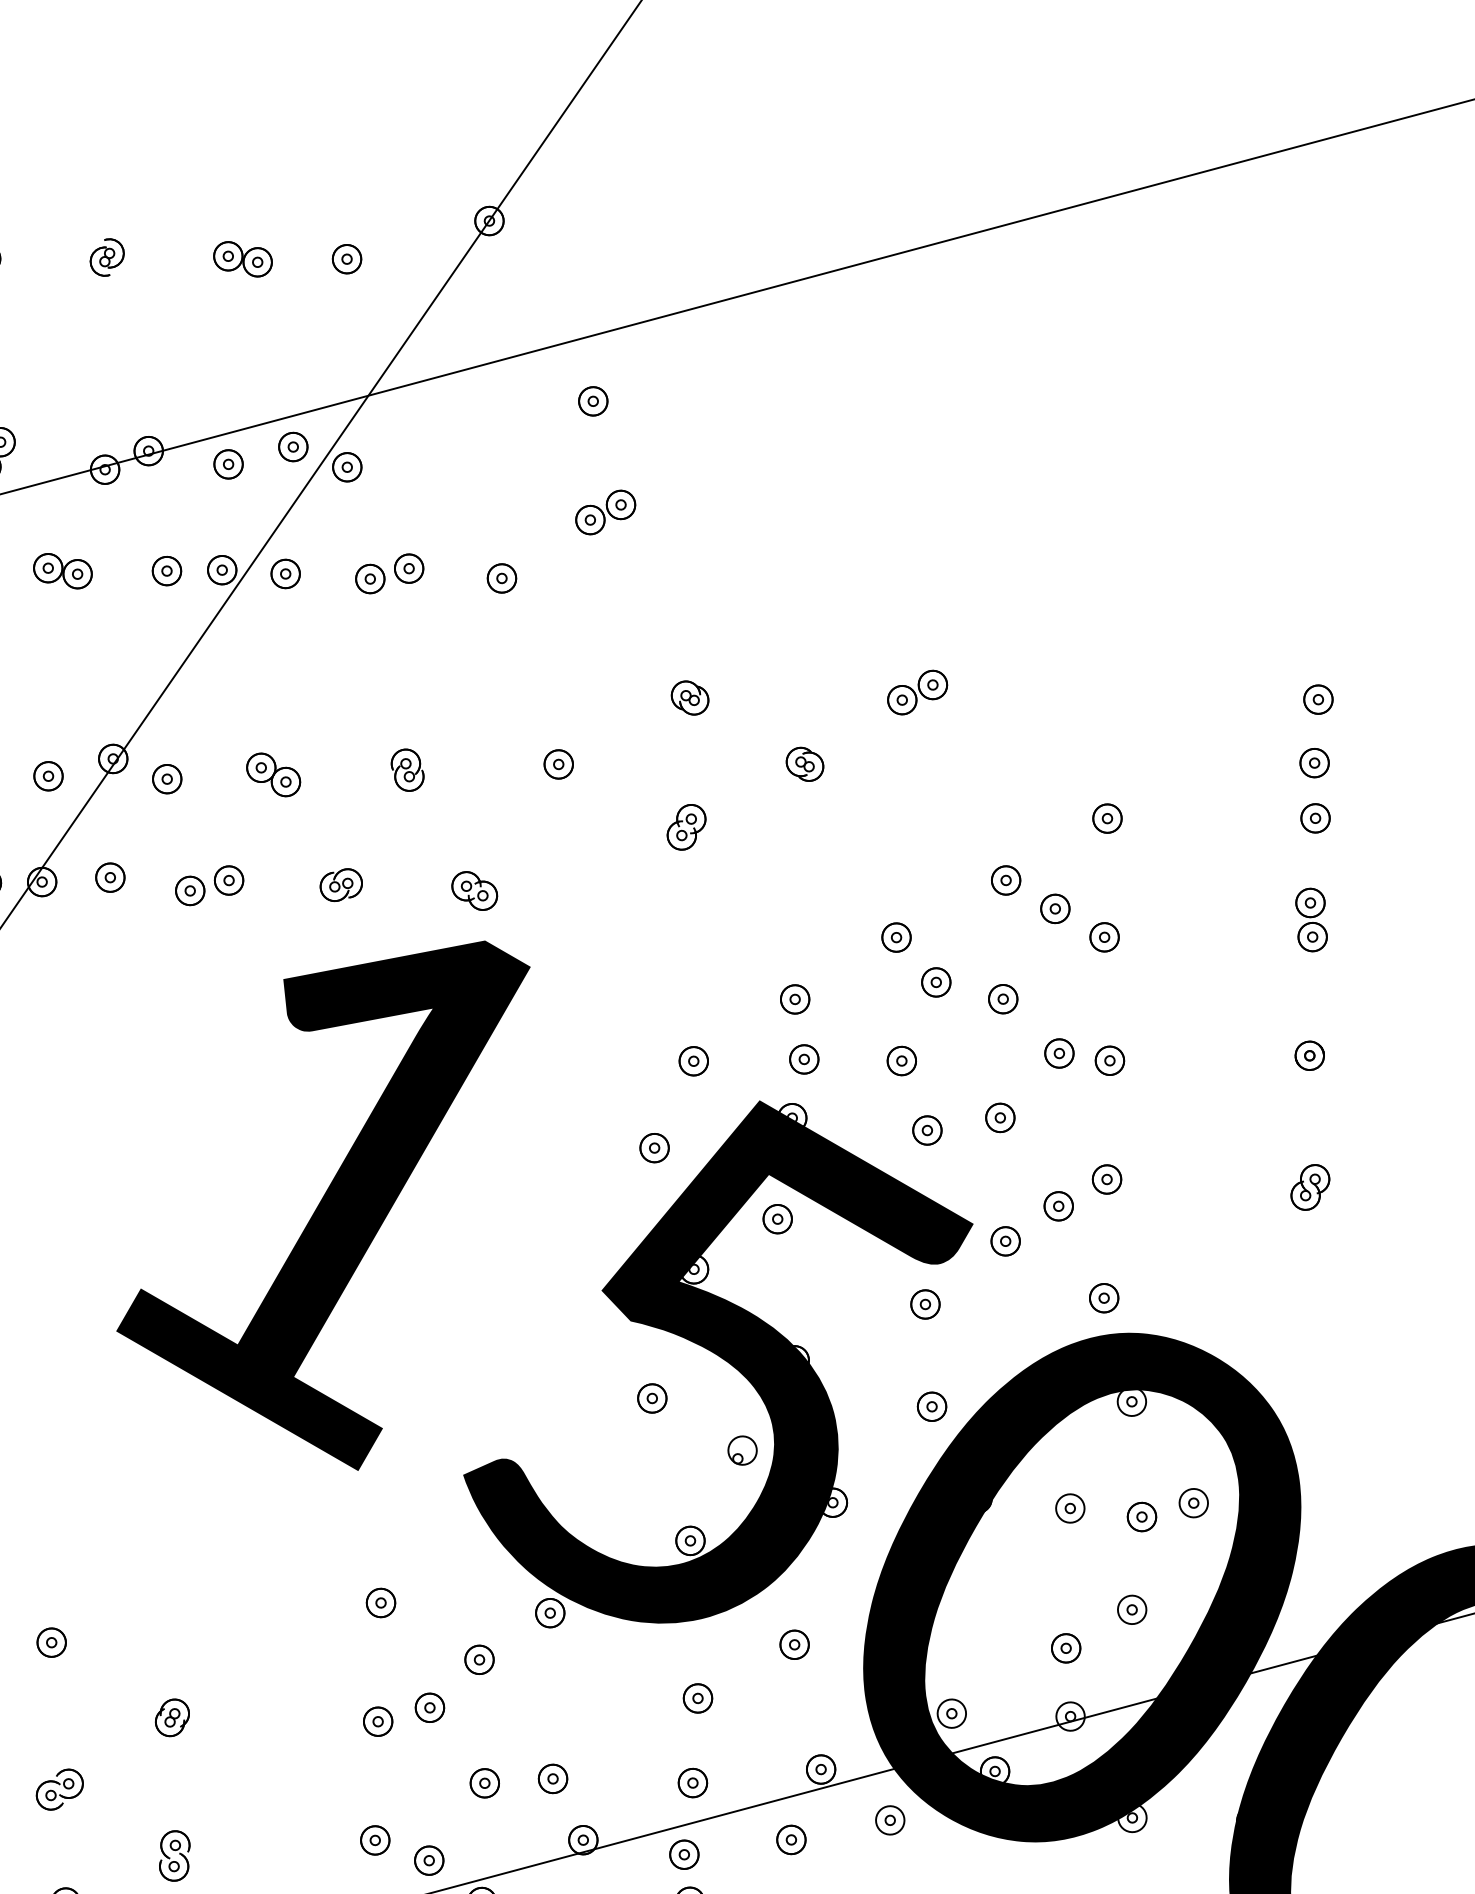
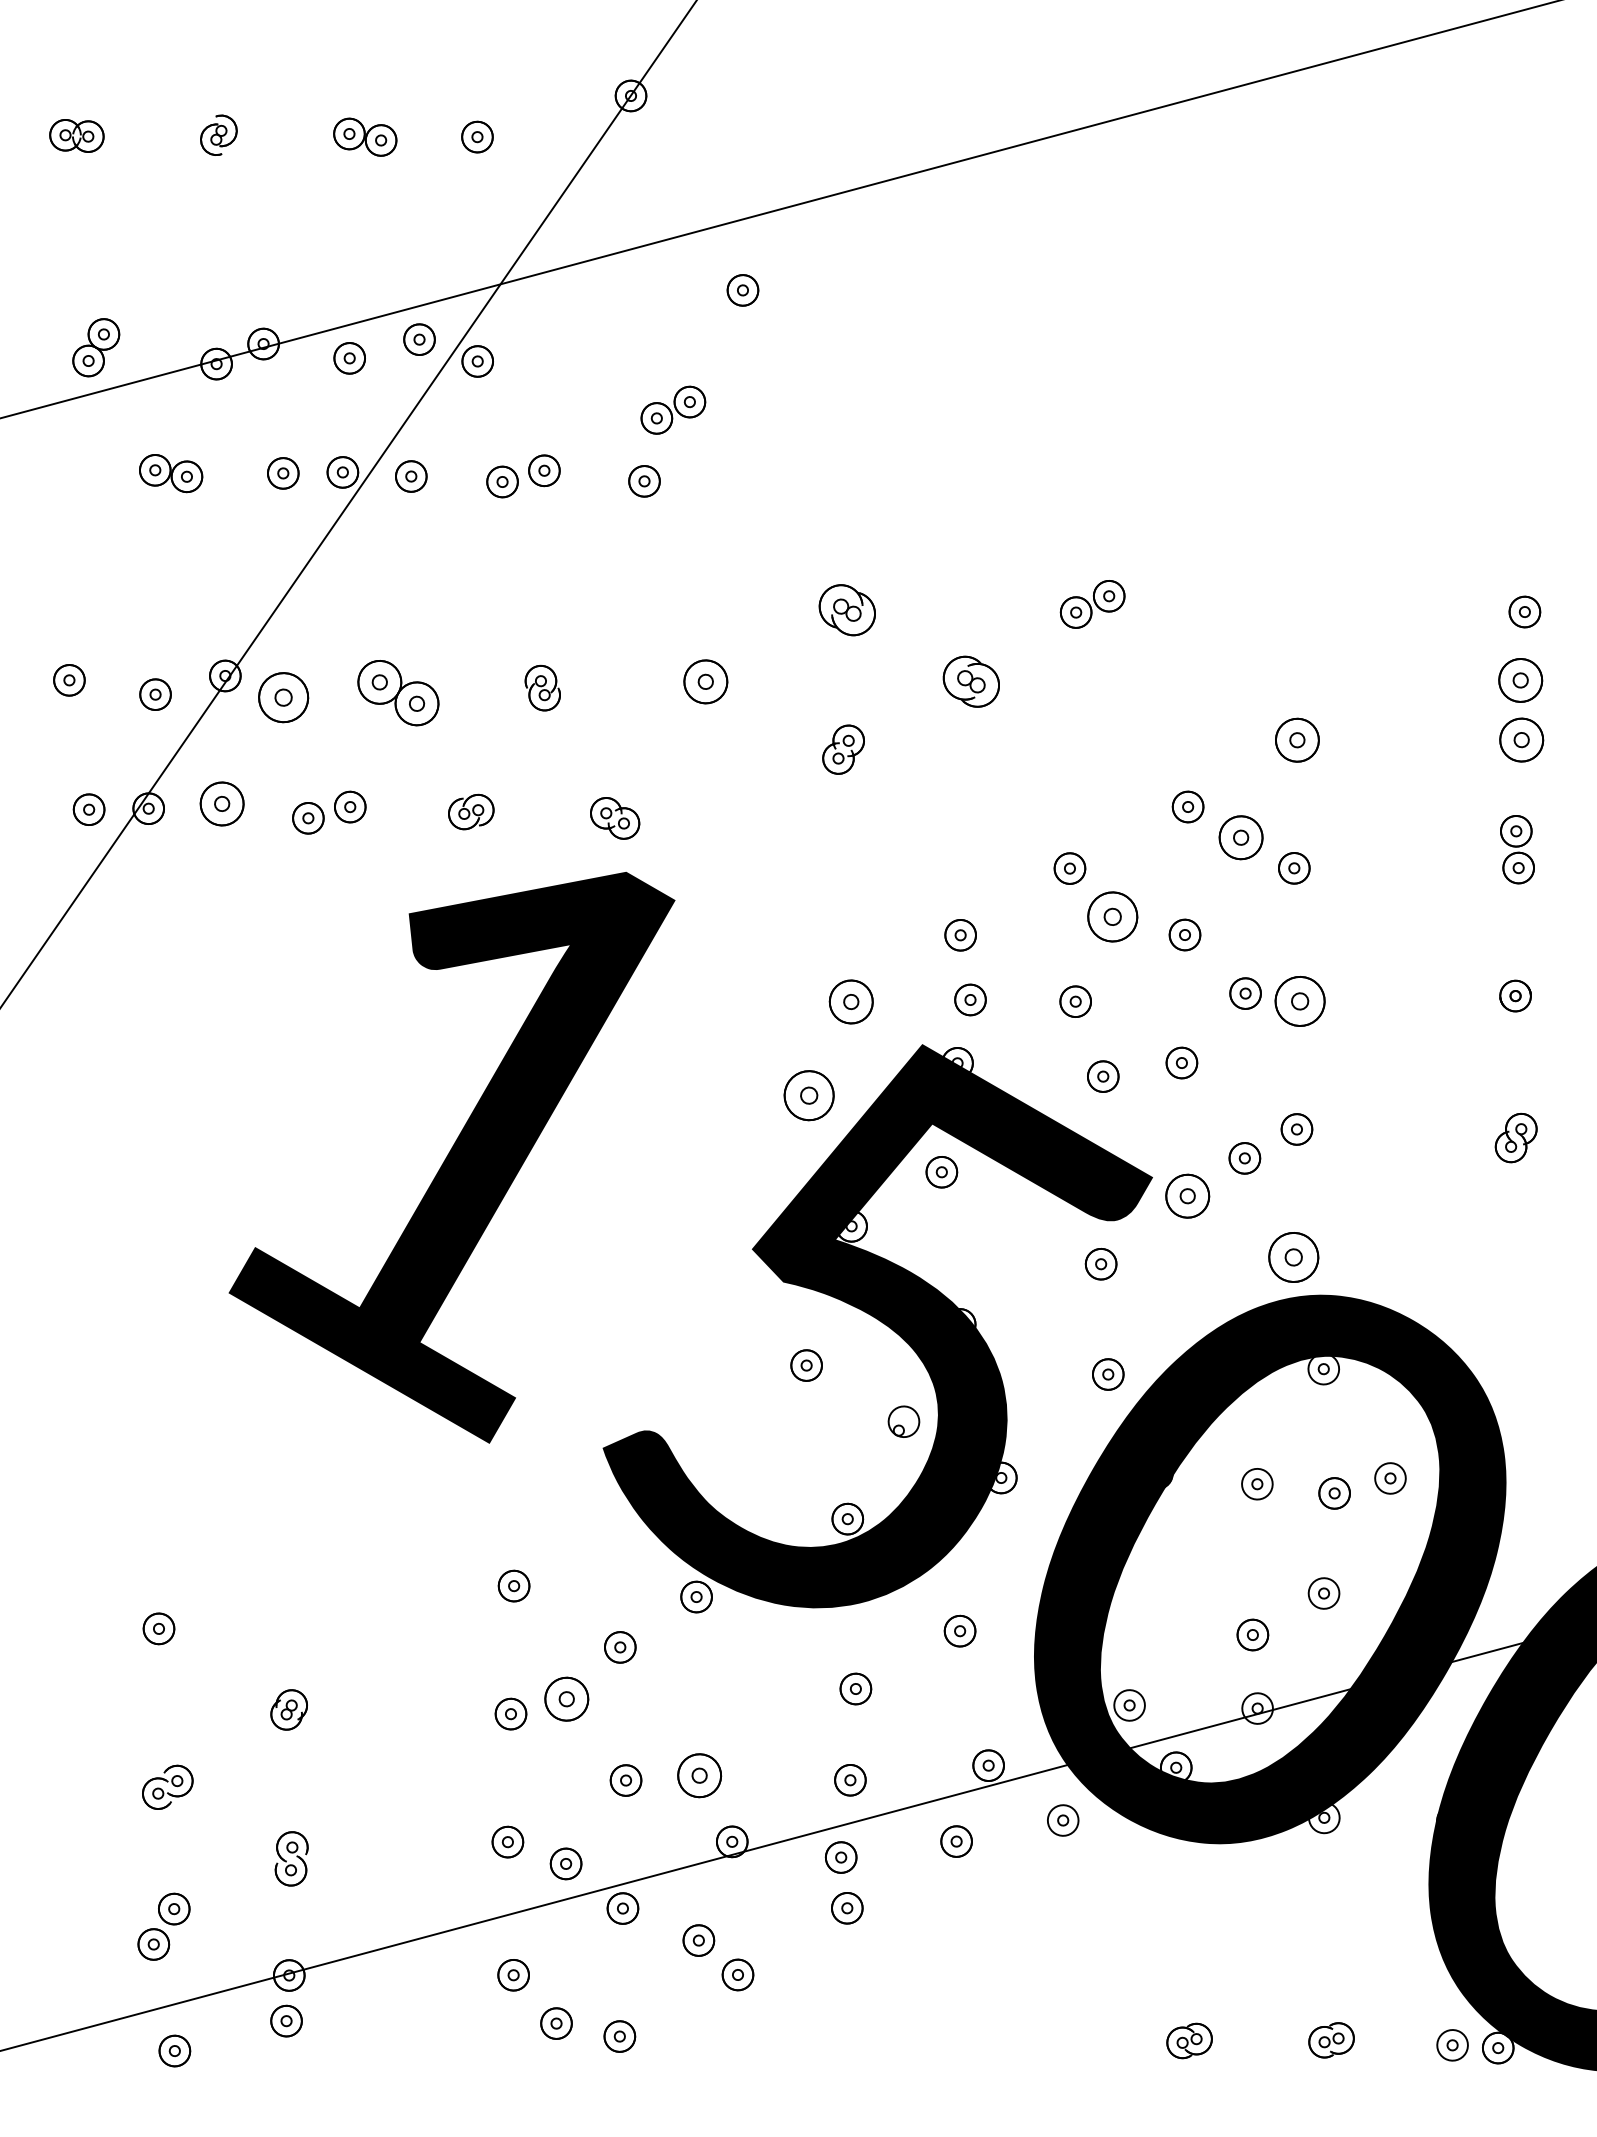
part: (605, 511) -> (673, 409), moved
part: (690, 698) -> (847, 610), size x1.4
part: (1314, 763) -> (1520, 680), size x1.4
part: (558, 764) -> (705, 681), size x1.4
part: (804, 764) -> (970, 681), size x1.4
part: (272, 775) -> (397, 693), size x1.4
part: (167, 778) -> (283, 697), size x1.6
part: (1315, 817) -> (1521, 739), size x1.4
part: (1107, 818) -> (1297, 740), size x1.4
part: (110, 877) -> (222, 803), size x1.4
part: (1055, 908) -> (1241, 837), size x1.4
part: (935, 982) -> (1112, 916), size x1.6
part: (693, 1060) -> (851, 1001), size x1.4
part: (1109, 1060) -> (1299, 1001), size x1.6
part: (654, 1148) -> (808, 1095), size x1.6
part: (1005, 1240) -> (1187, 1195), size x1.4
part: (1103, 1298) -> (1293, 1257), size x1.6
part: (429, 1707) -> (566, 1698), size x1.4
part: (552, 1778) -> (699, 1775), size x1.4

